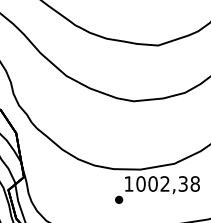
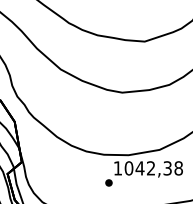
text: (152, 184) -> (139, 168), 1002,38 -> 1042,38

